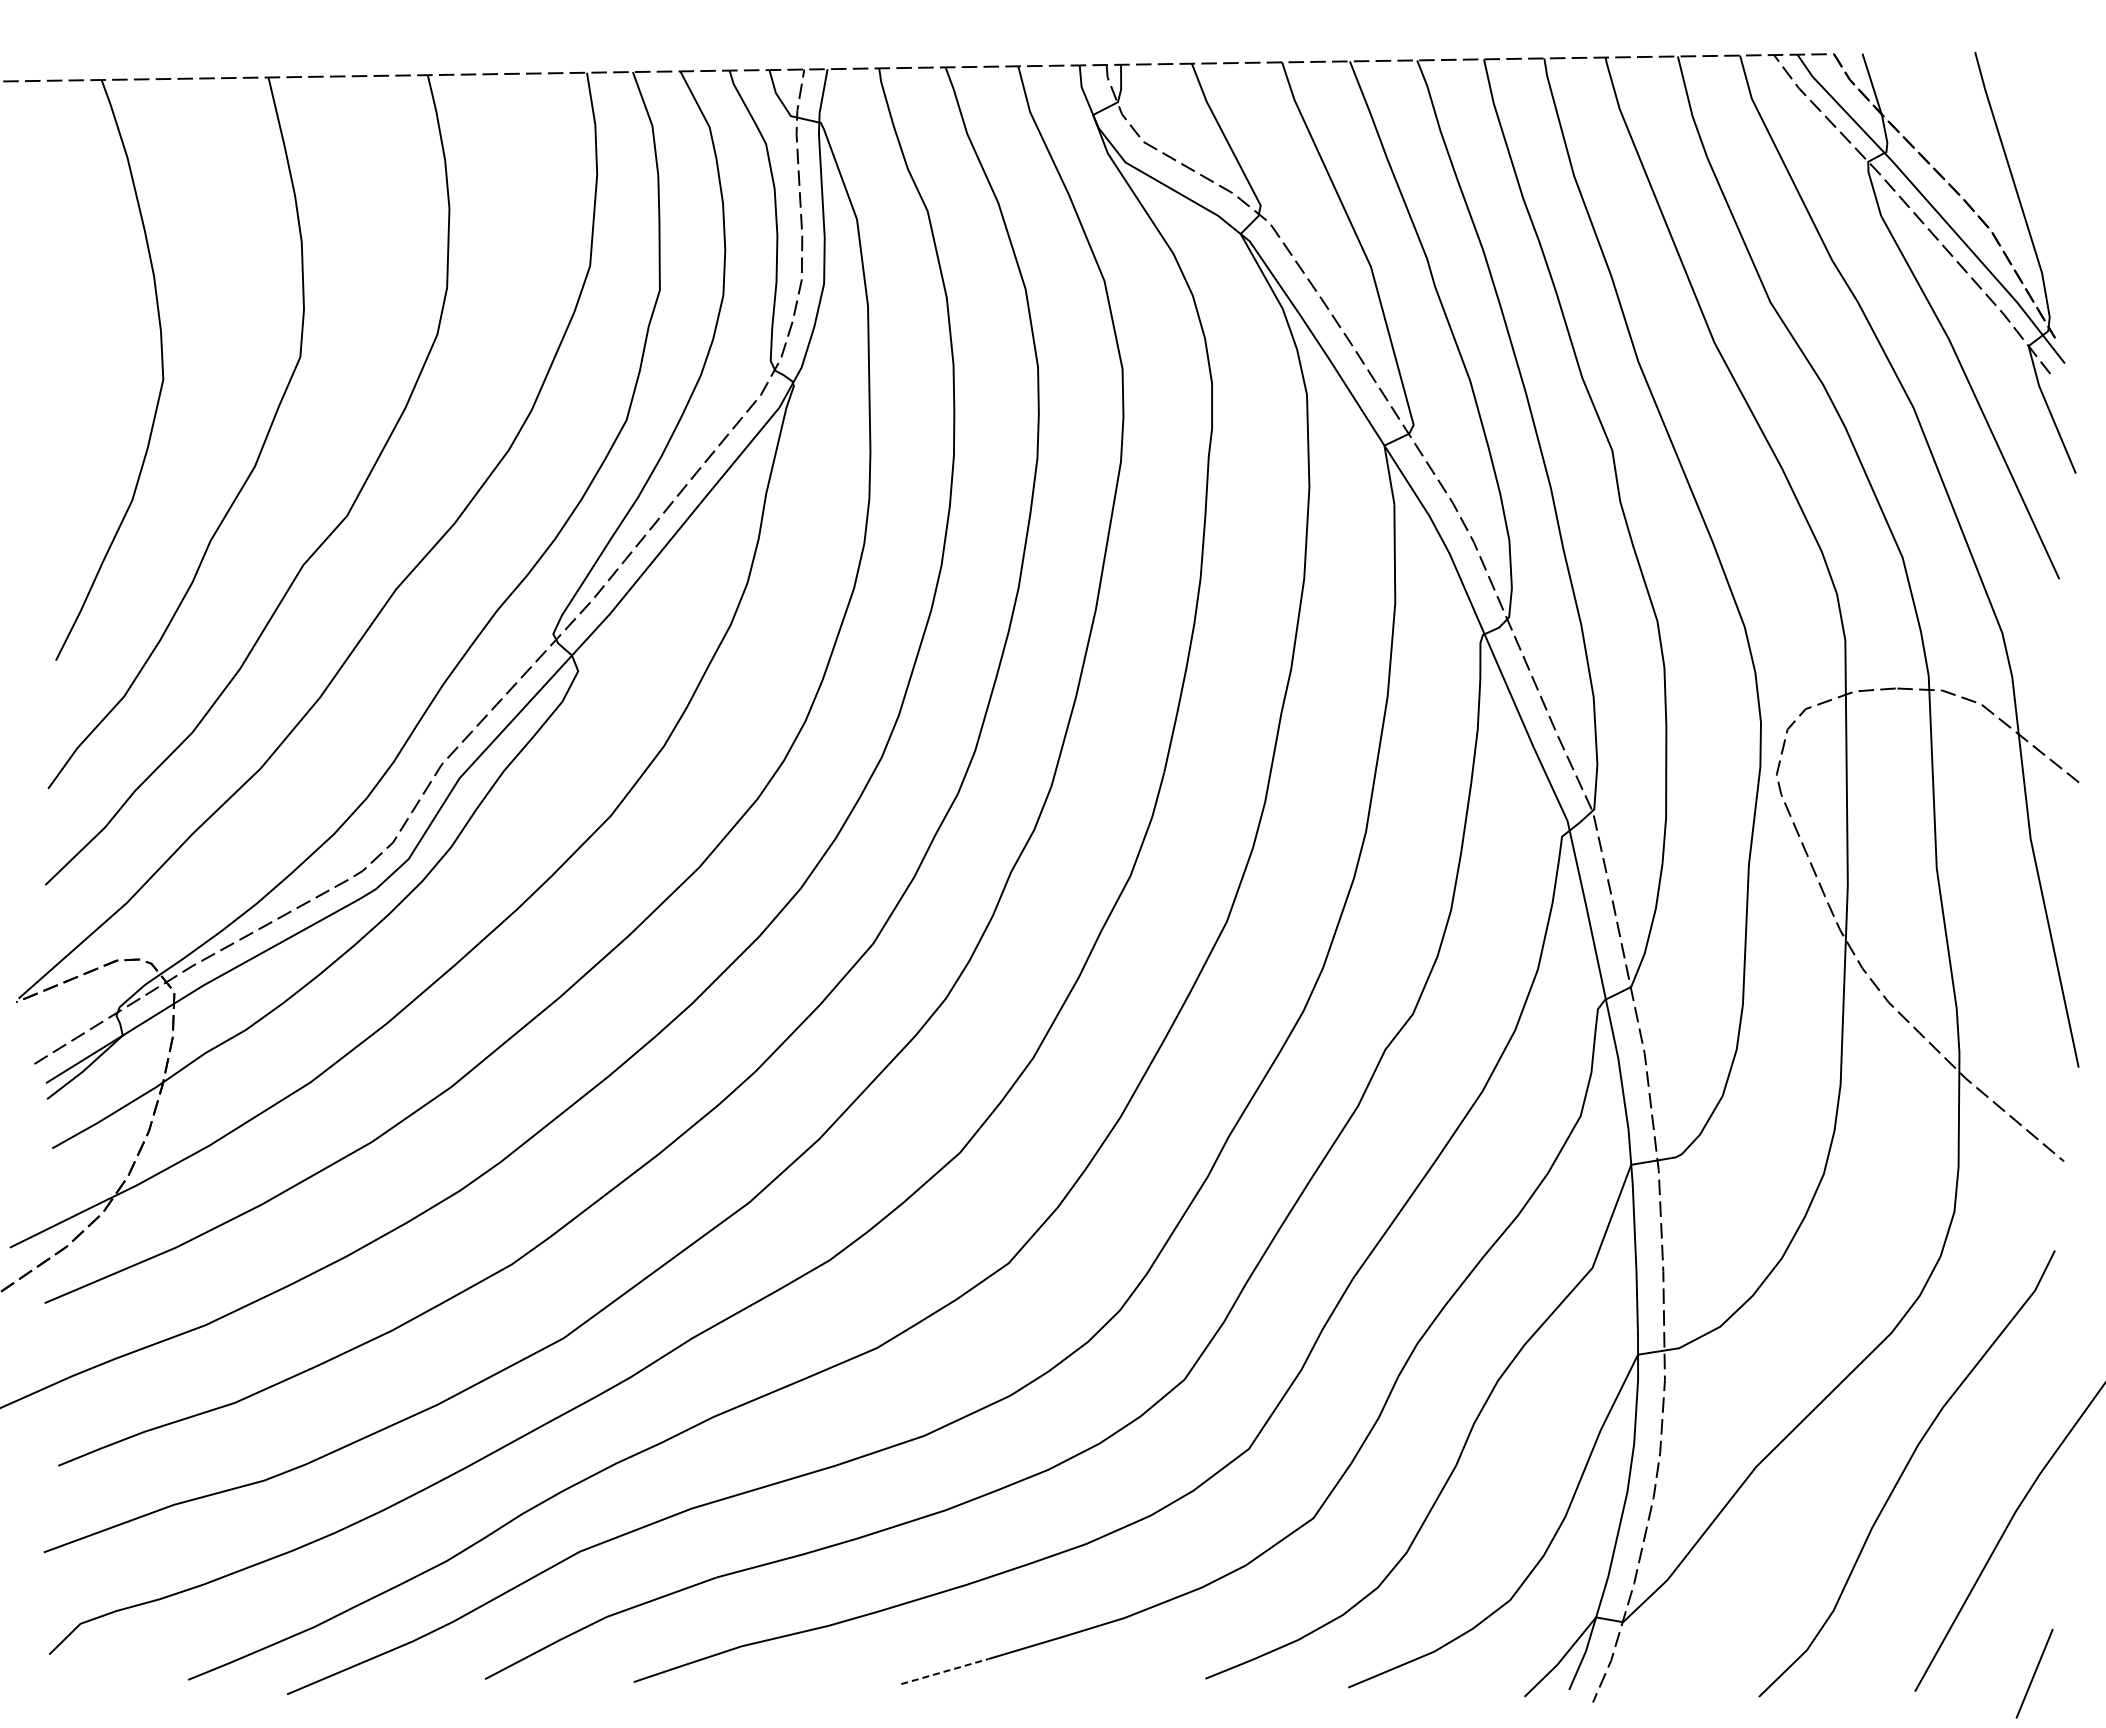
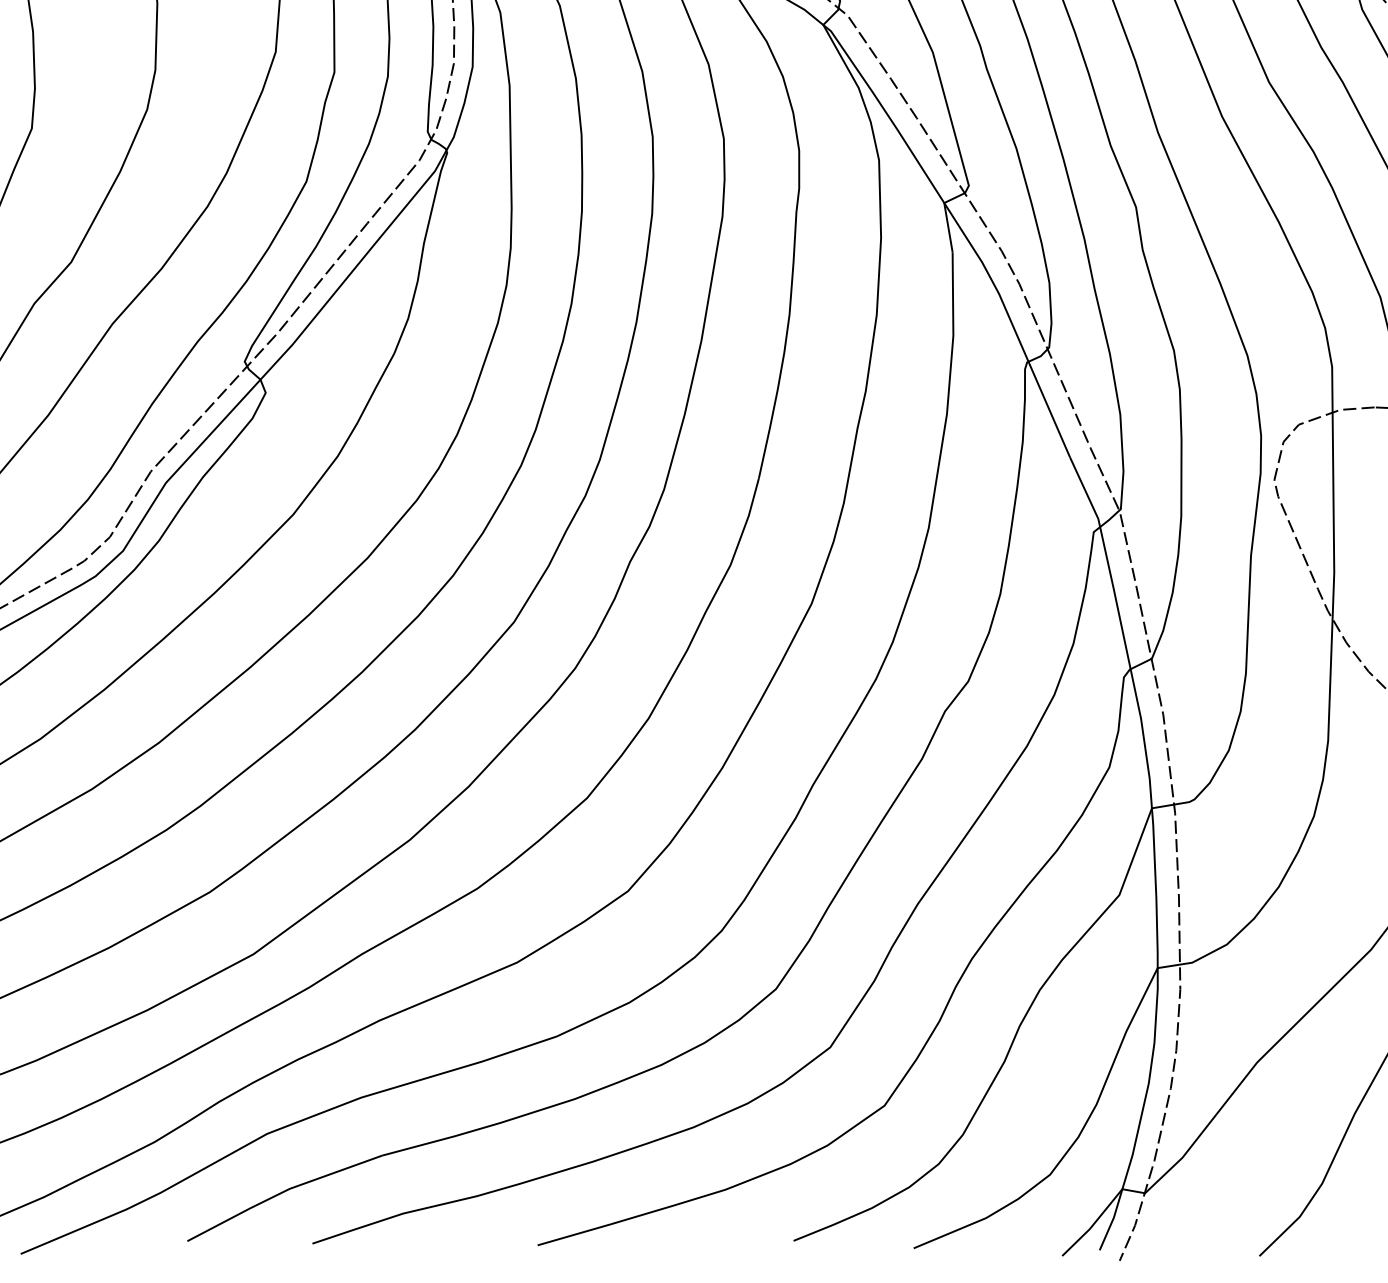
line: (945, 1671) -> (574, 1234), dashed -> solid

